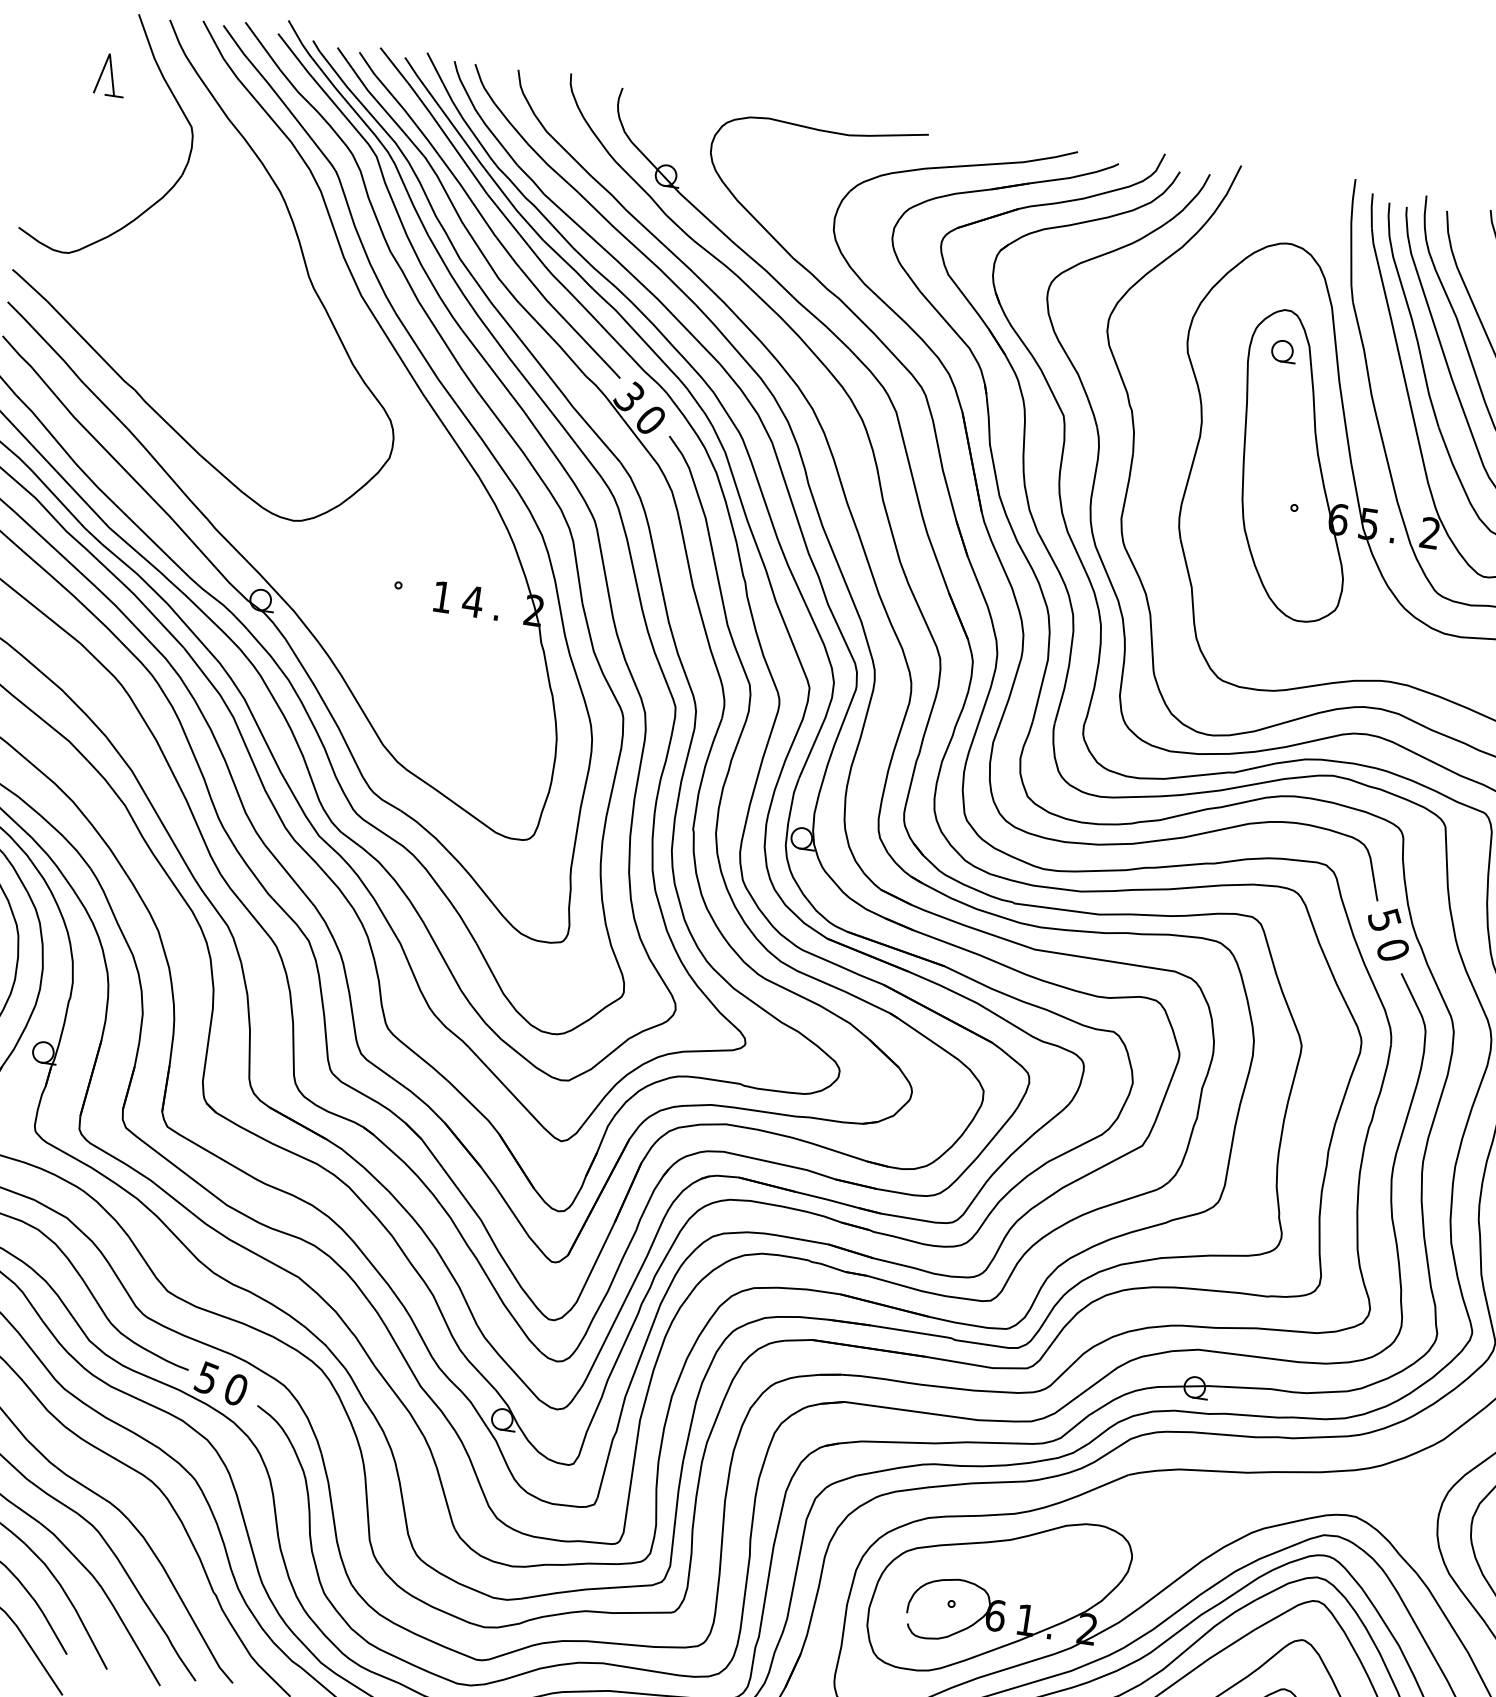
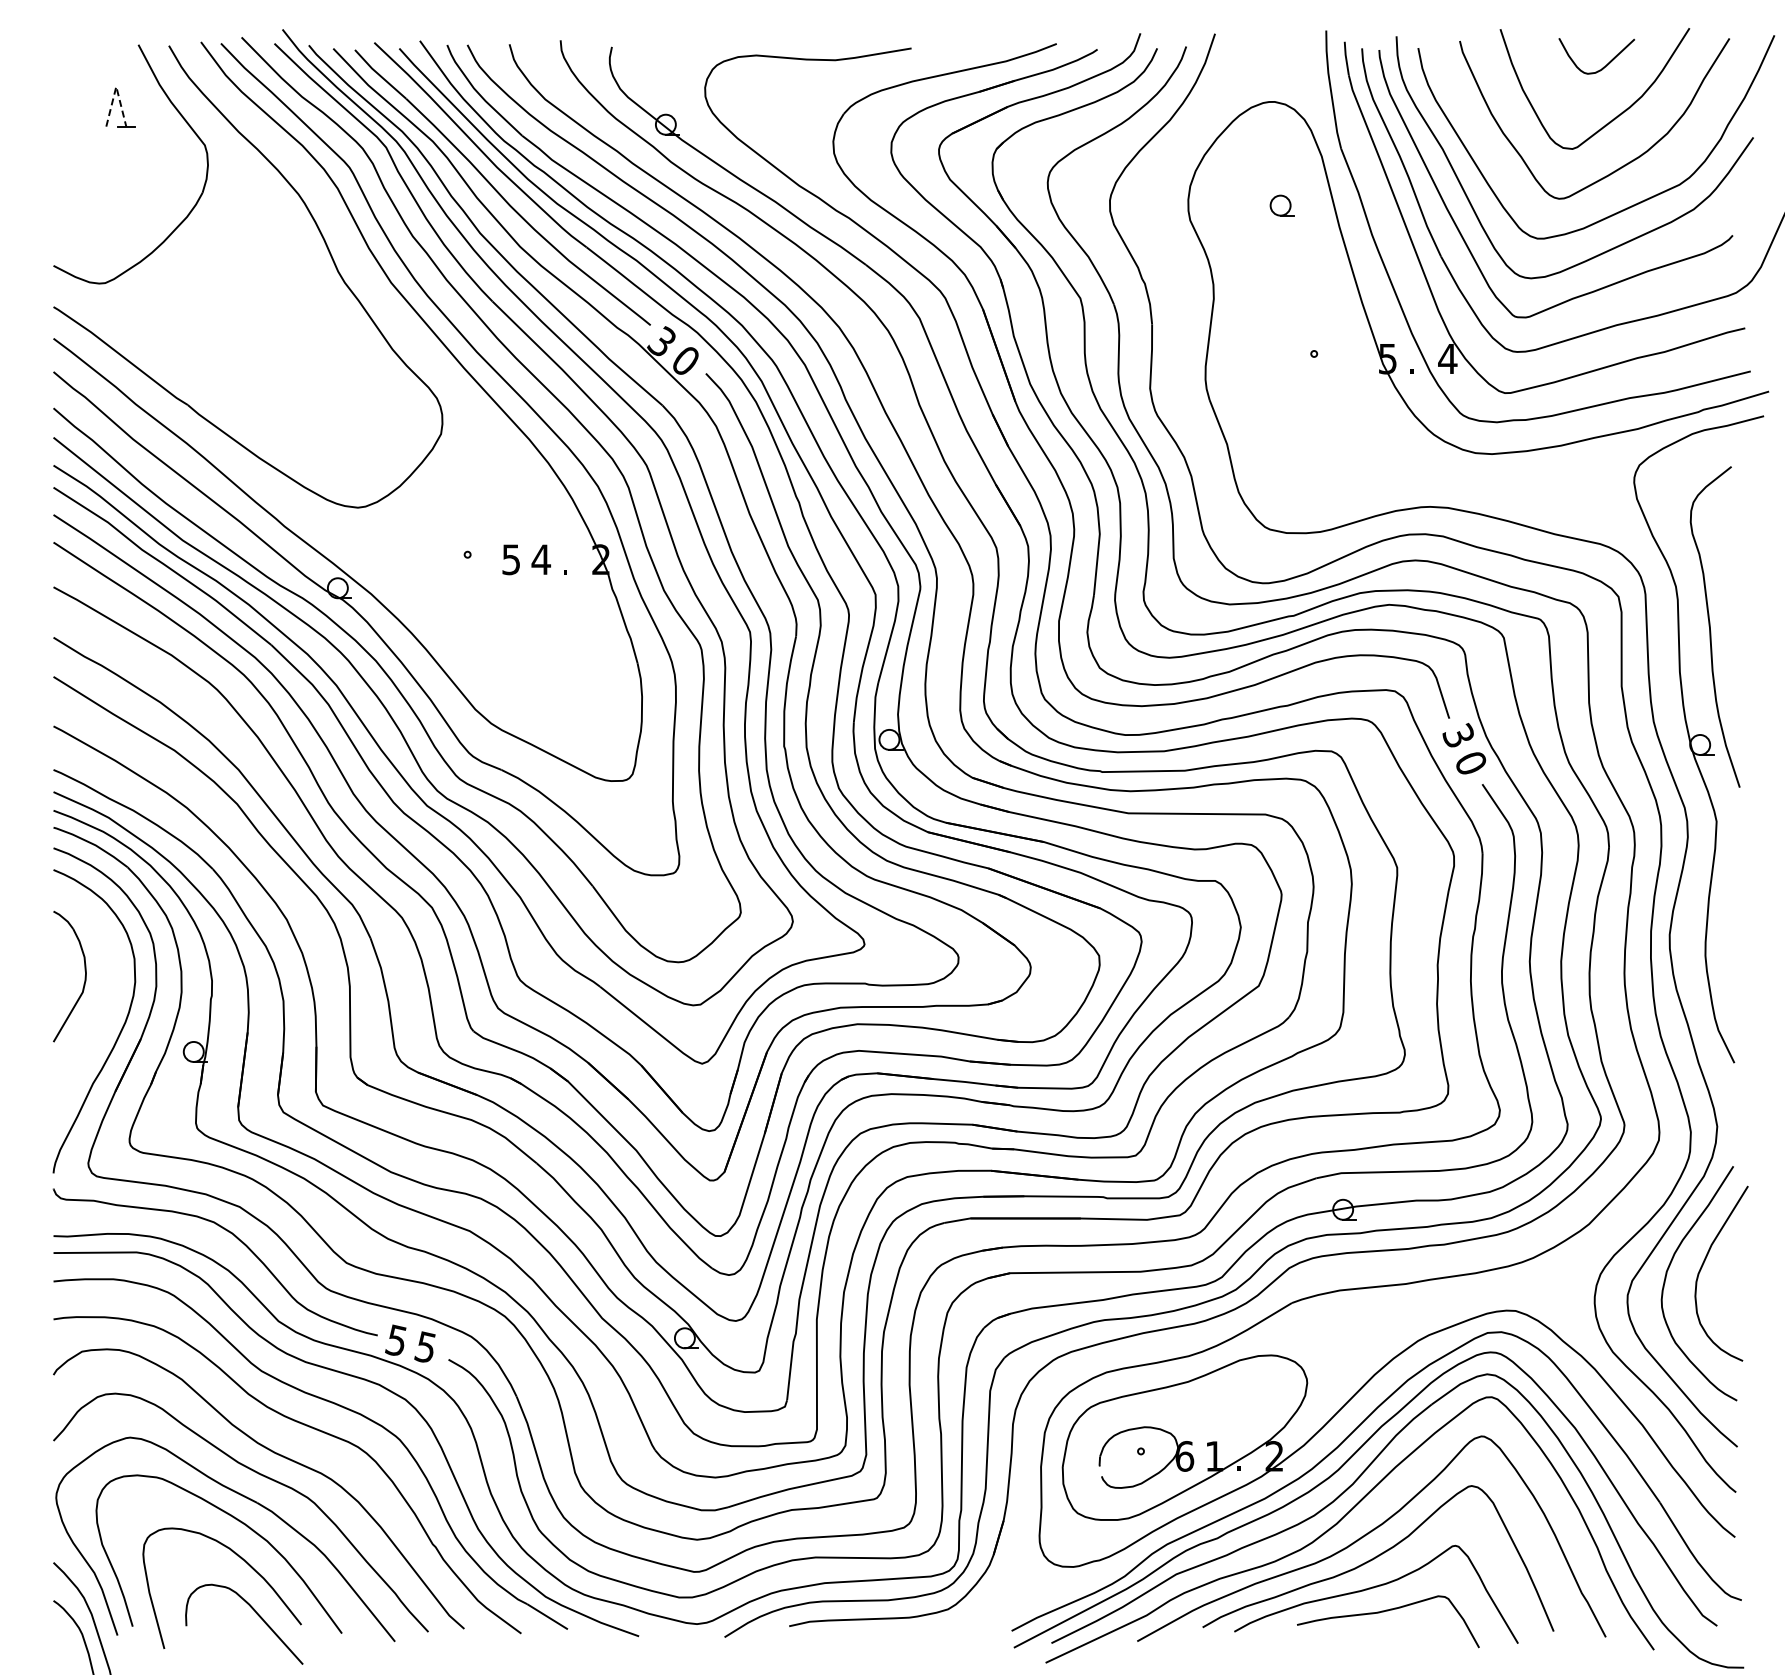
line: (110, 53) -> (116, 86), solid -> dashed
part: (1295, 465) -> (1309, 313), removed
text: (1430, 532) -> (1447, 358), 2 -> 4
text: (441, 596) -> (510, 559), 1 -> 5
text: (1384, 918) -> (1458, 734), 5 -> 3
text: (234, 1388) -> (424, 1346), 0 -> 5

